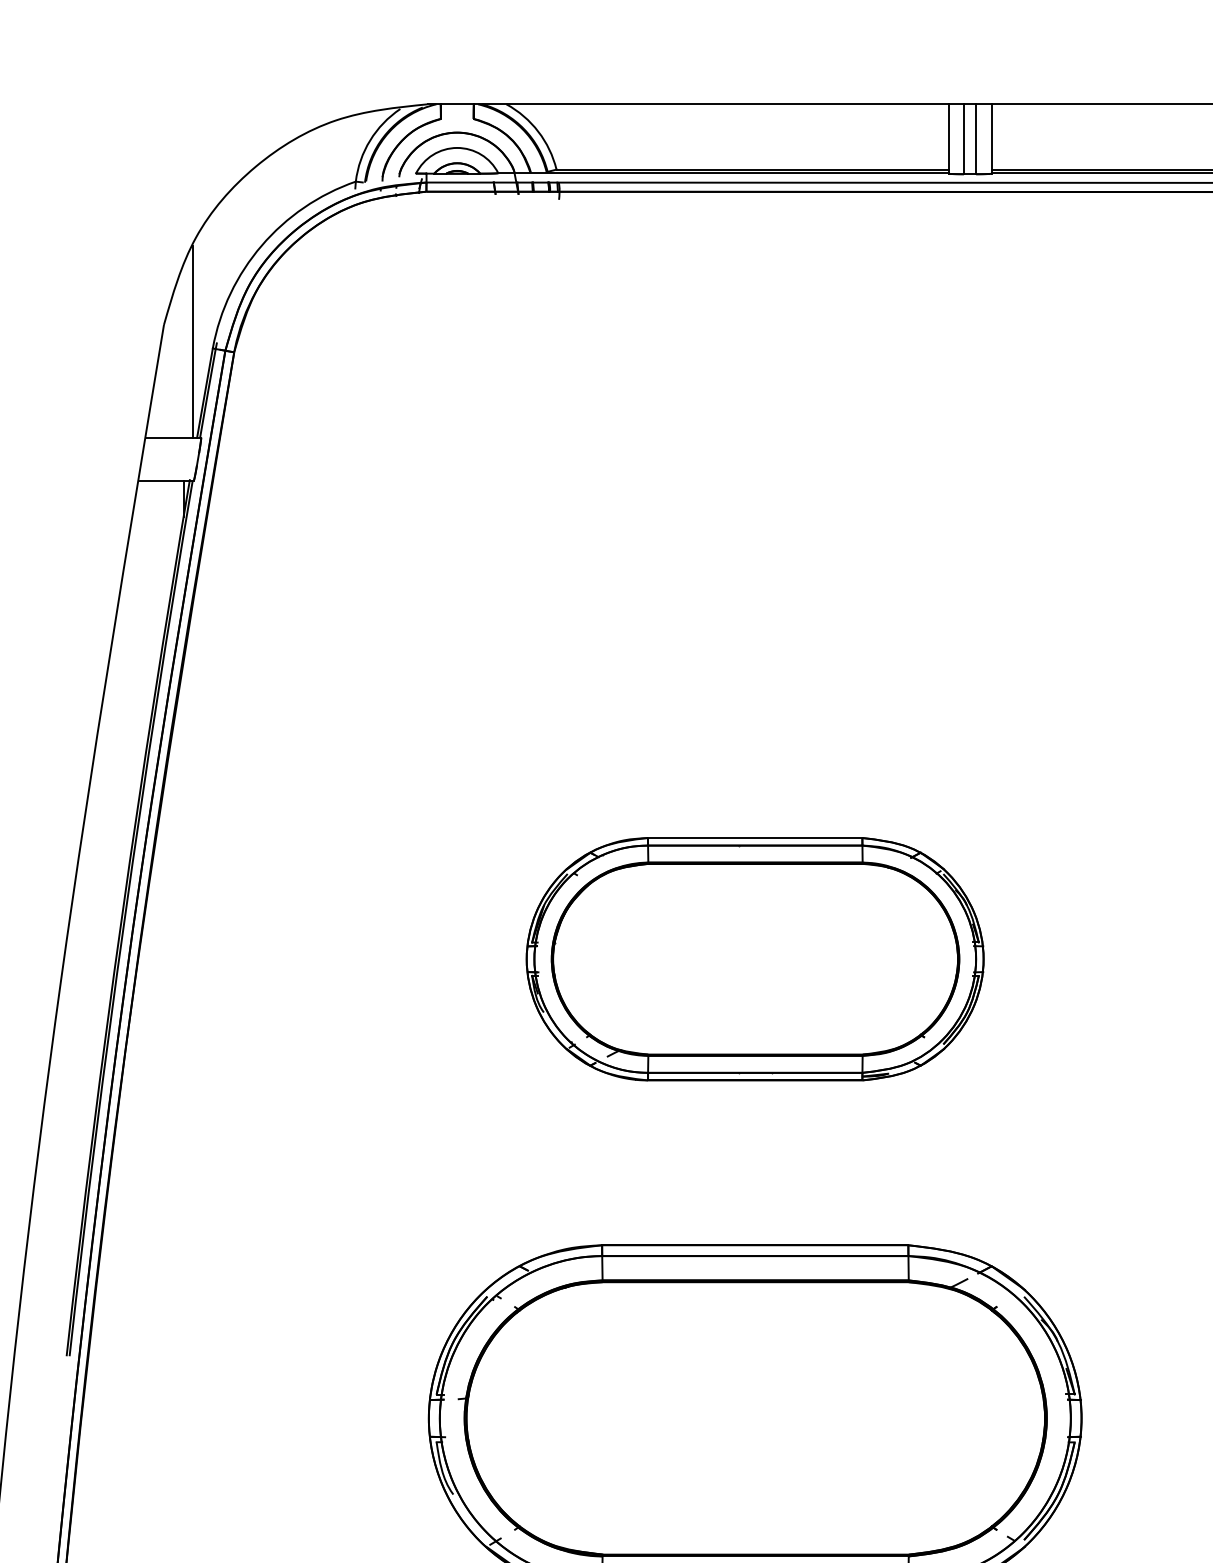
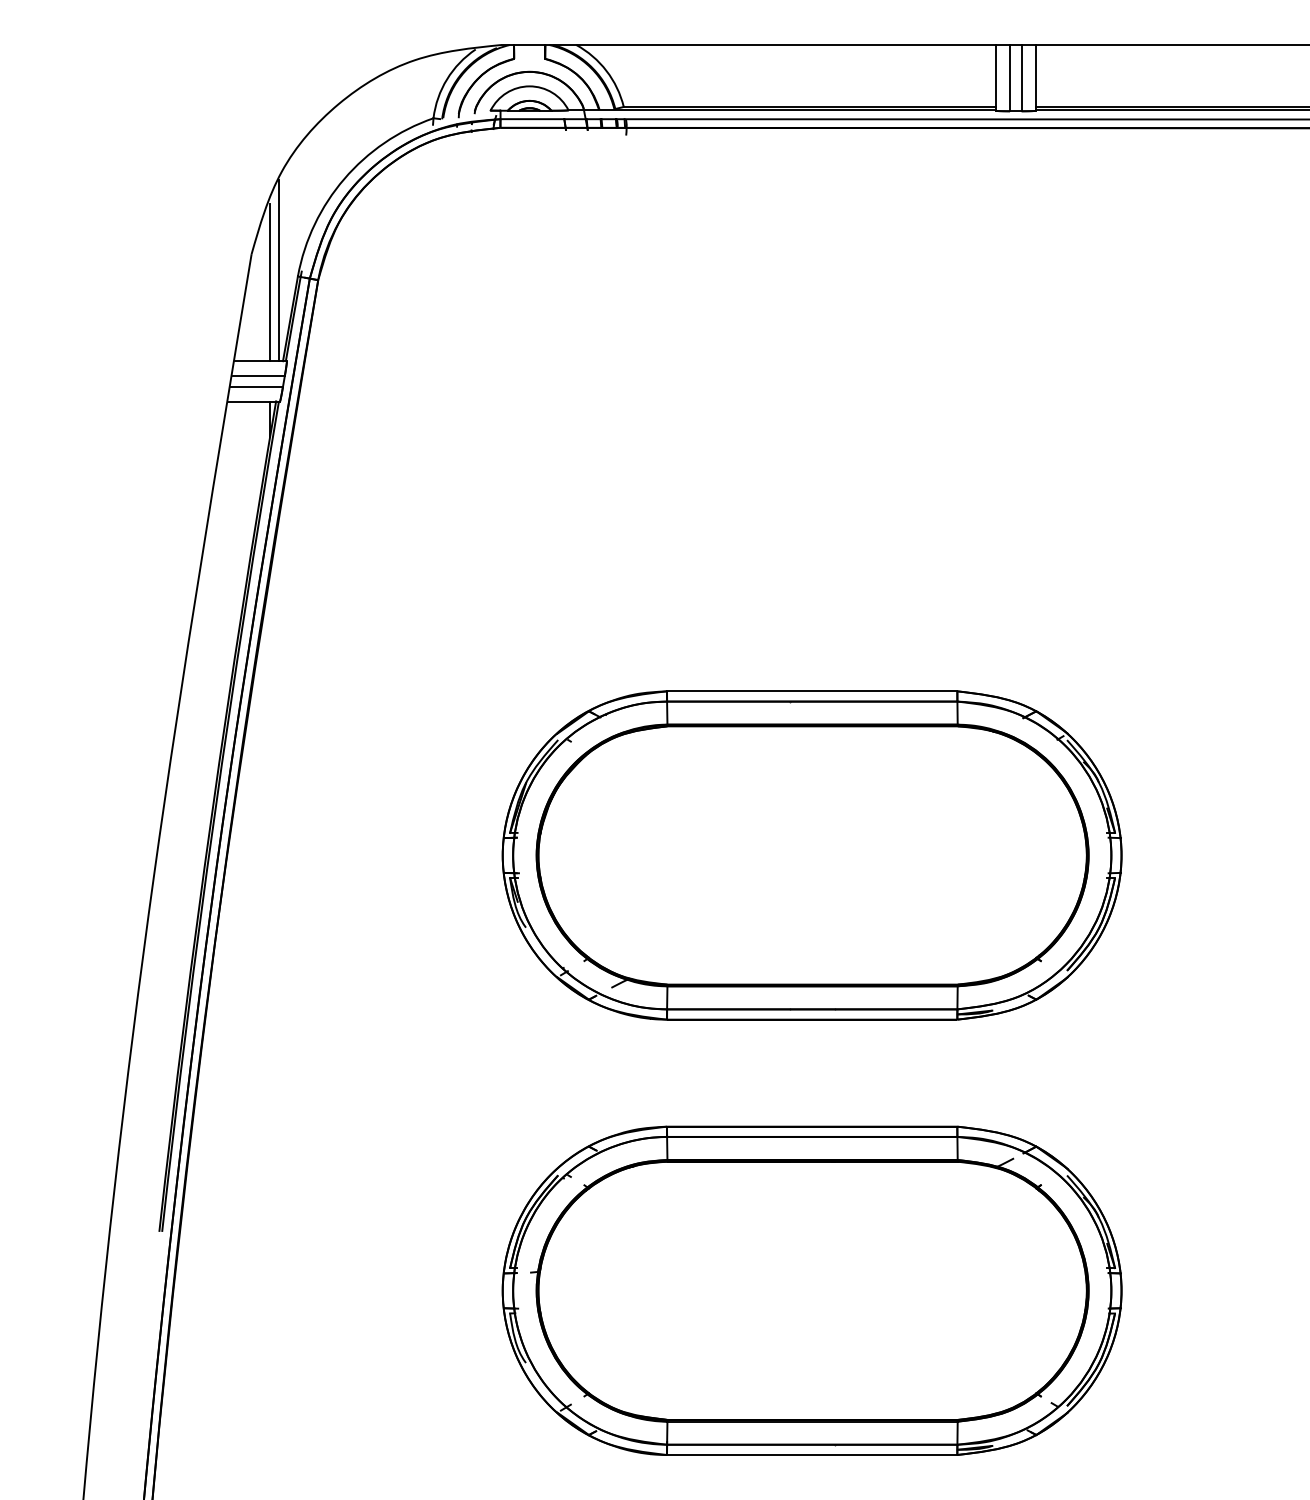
line: (183, 354) -> (270, 282), added
line: (171, 452) -> (258, 375), added
line: (169, 465) -> (256, 387), added
part: (754, 959) -> (811, 855), size x1.43

